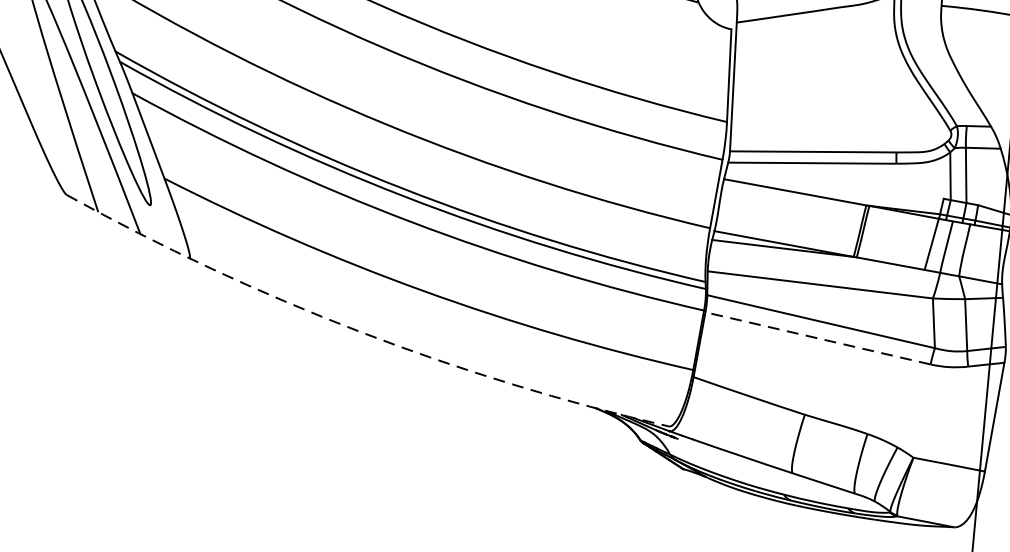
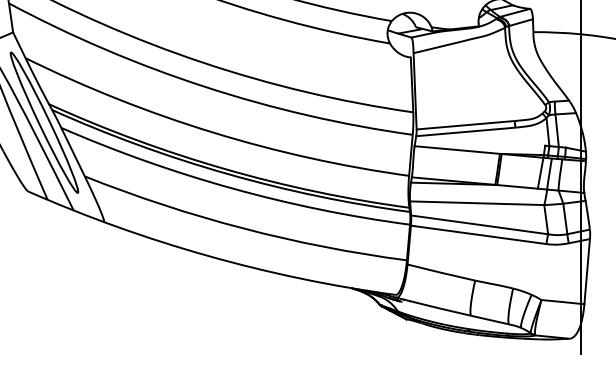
arc: (360, 332) -> (208, 256), dashed -> solid
line: (817, 337) -> (478, 234), dashed -> solid

